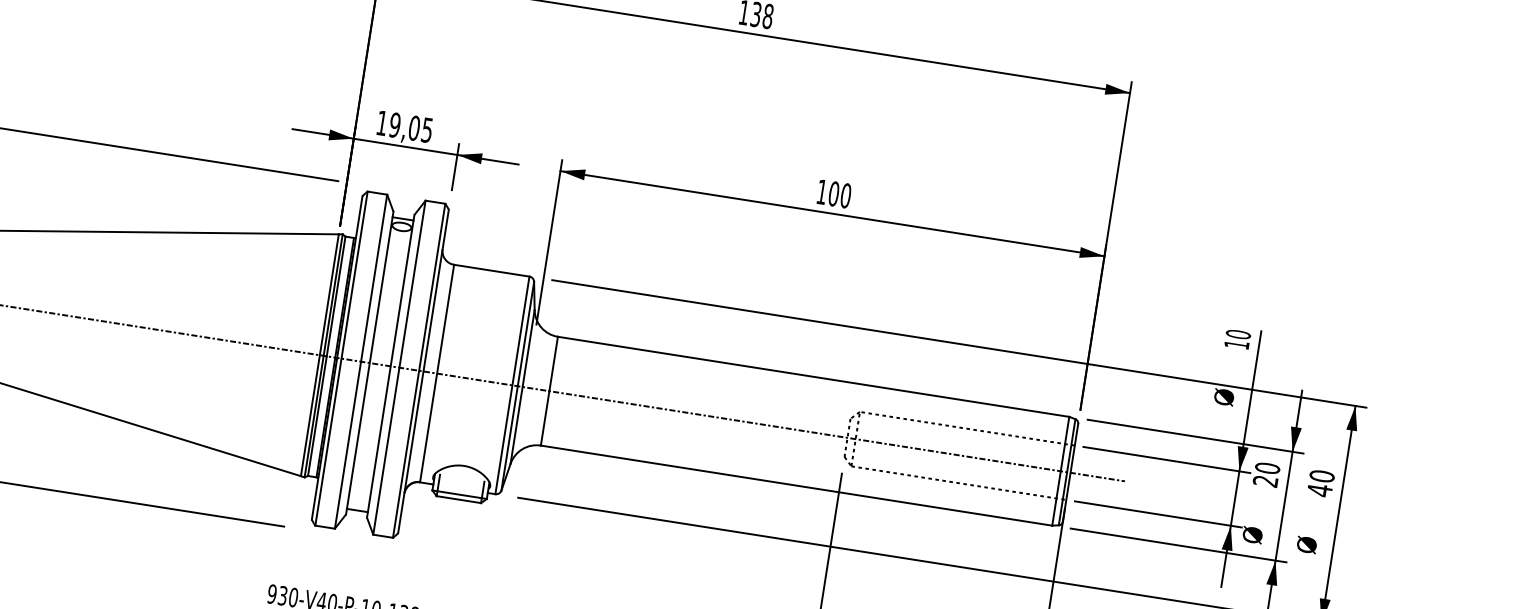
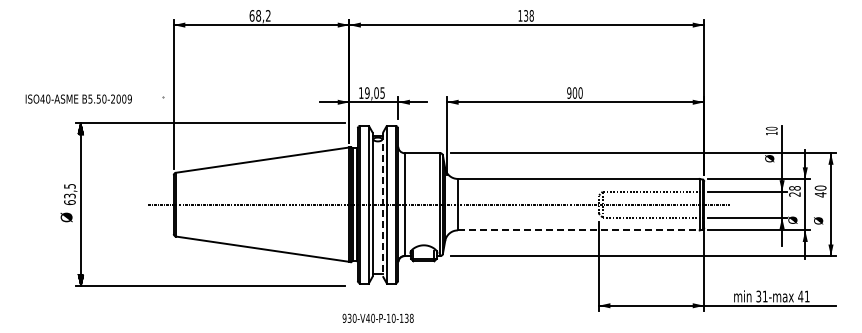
text: (822, 190) -> (569, 92), 100 -> 900
line: (390, 365) -> (382, 204), solid -> dashed
text: (1266, 468) -> (794, 188), 20 -> 28
line: (795, 485) -> (578, 230), solid -> dashed

